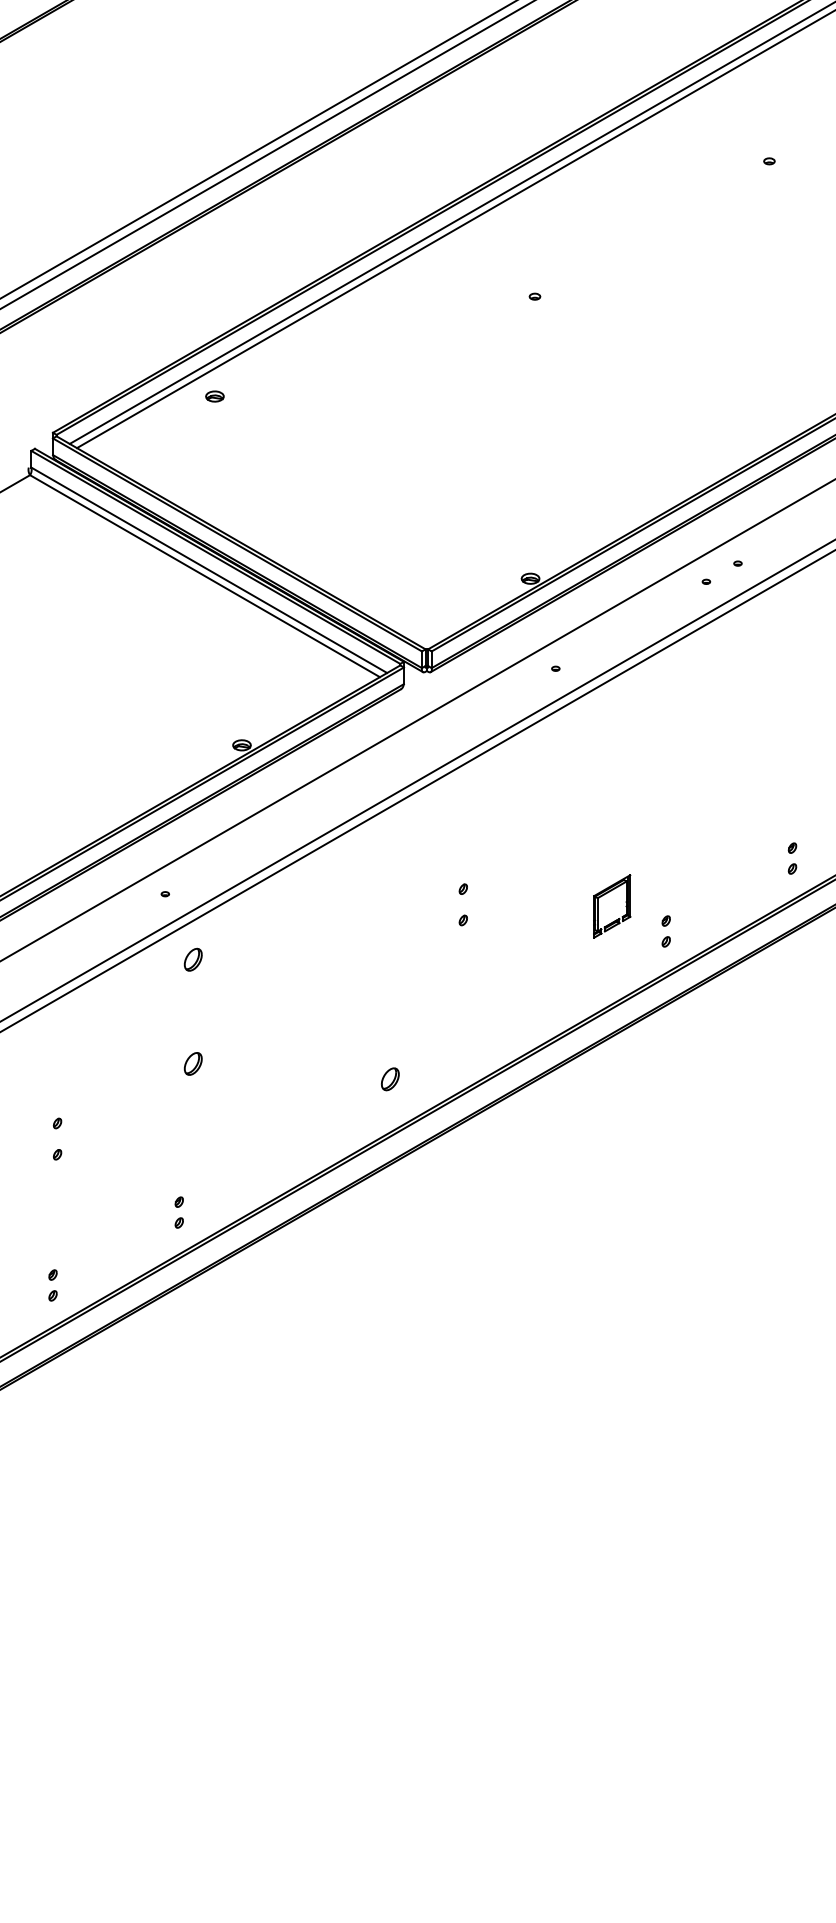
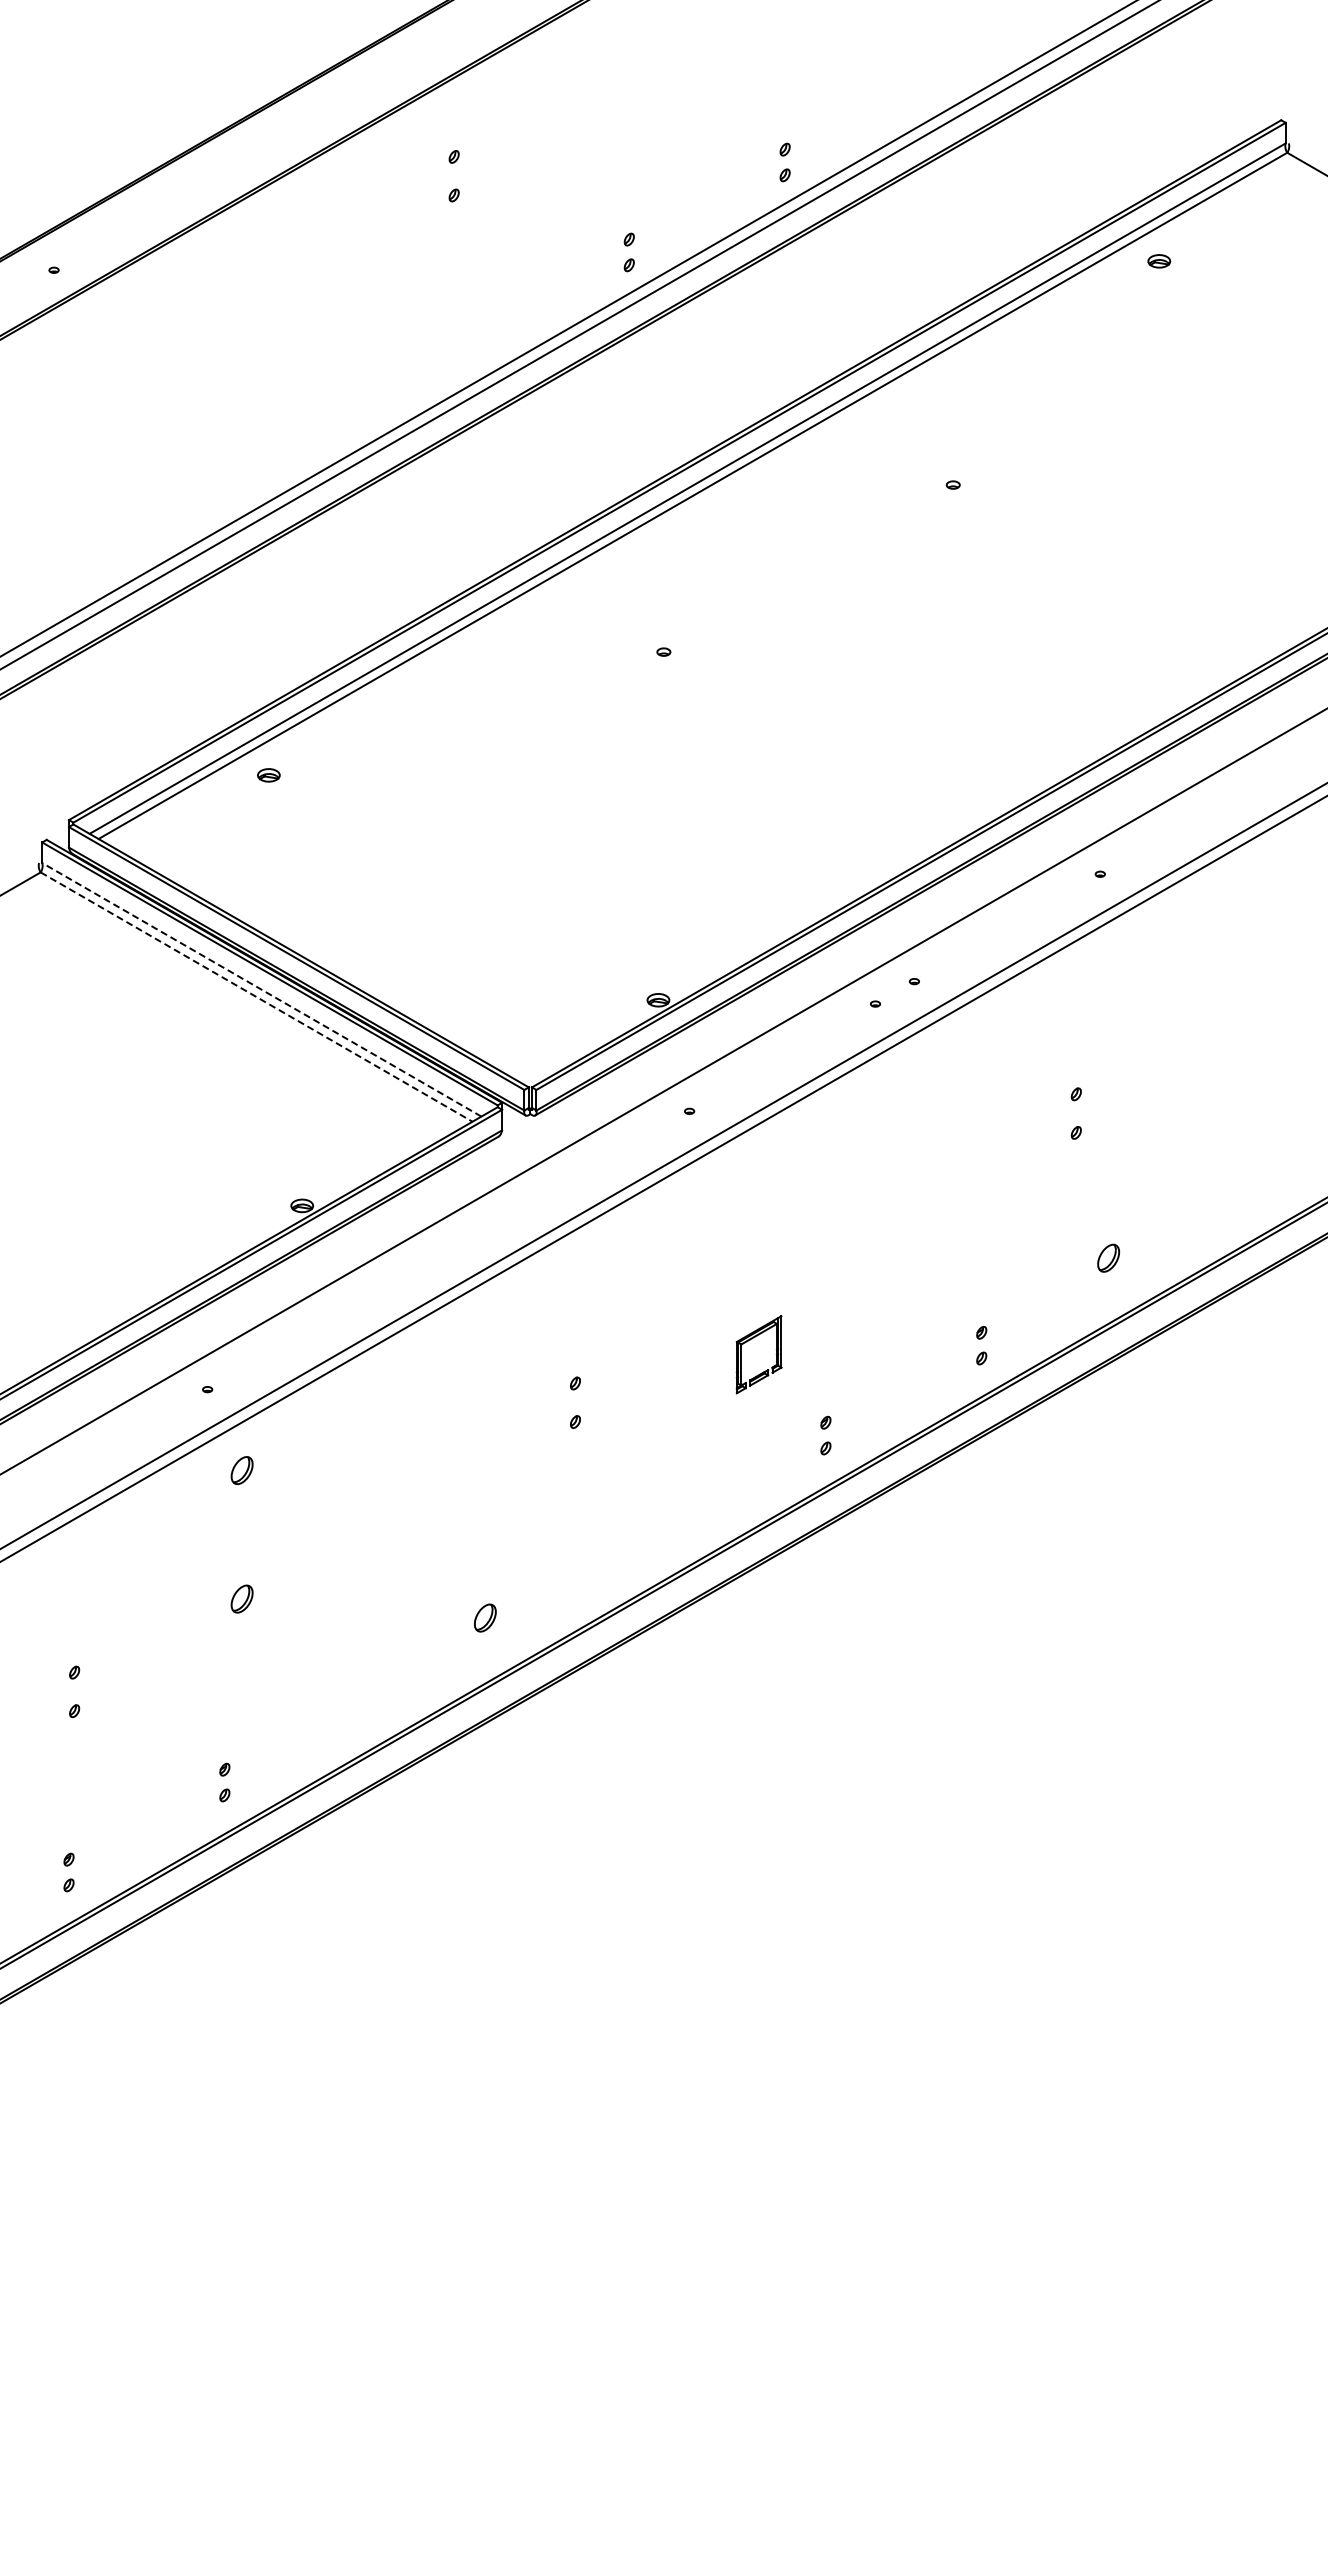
line: (208, 570) -> (261, 989), solid -> dashed
line: (205, 576) -> (257, 997), solid -> dashed
part: (605, 894) -> (750, 1340), moved

